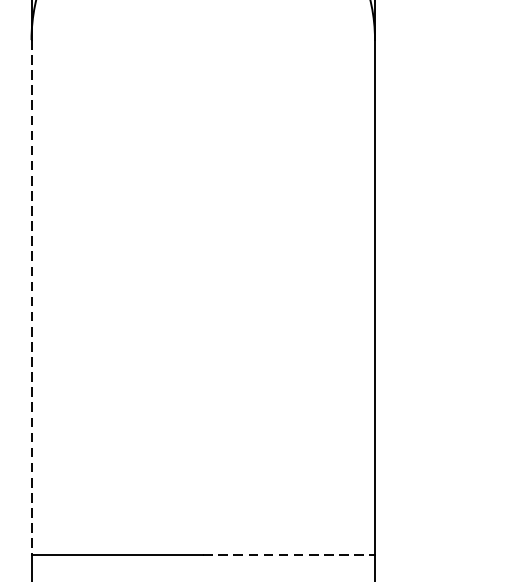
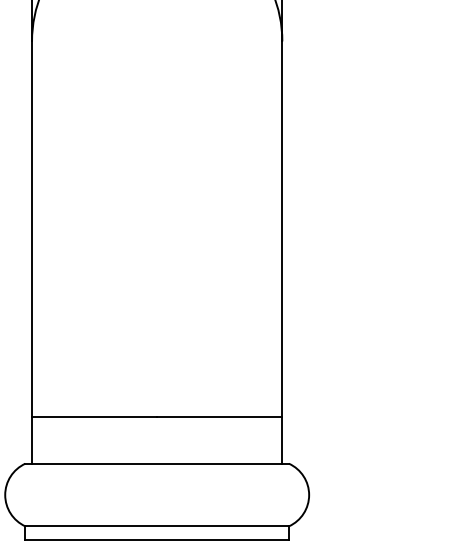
line: (32, 298) -> (32, 229), dashed -> solid
line: (288, 554) -> (219, 416), dashed -> solid

